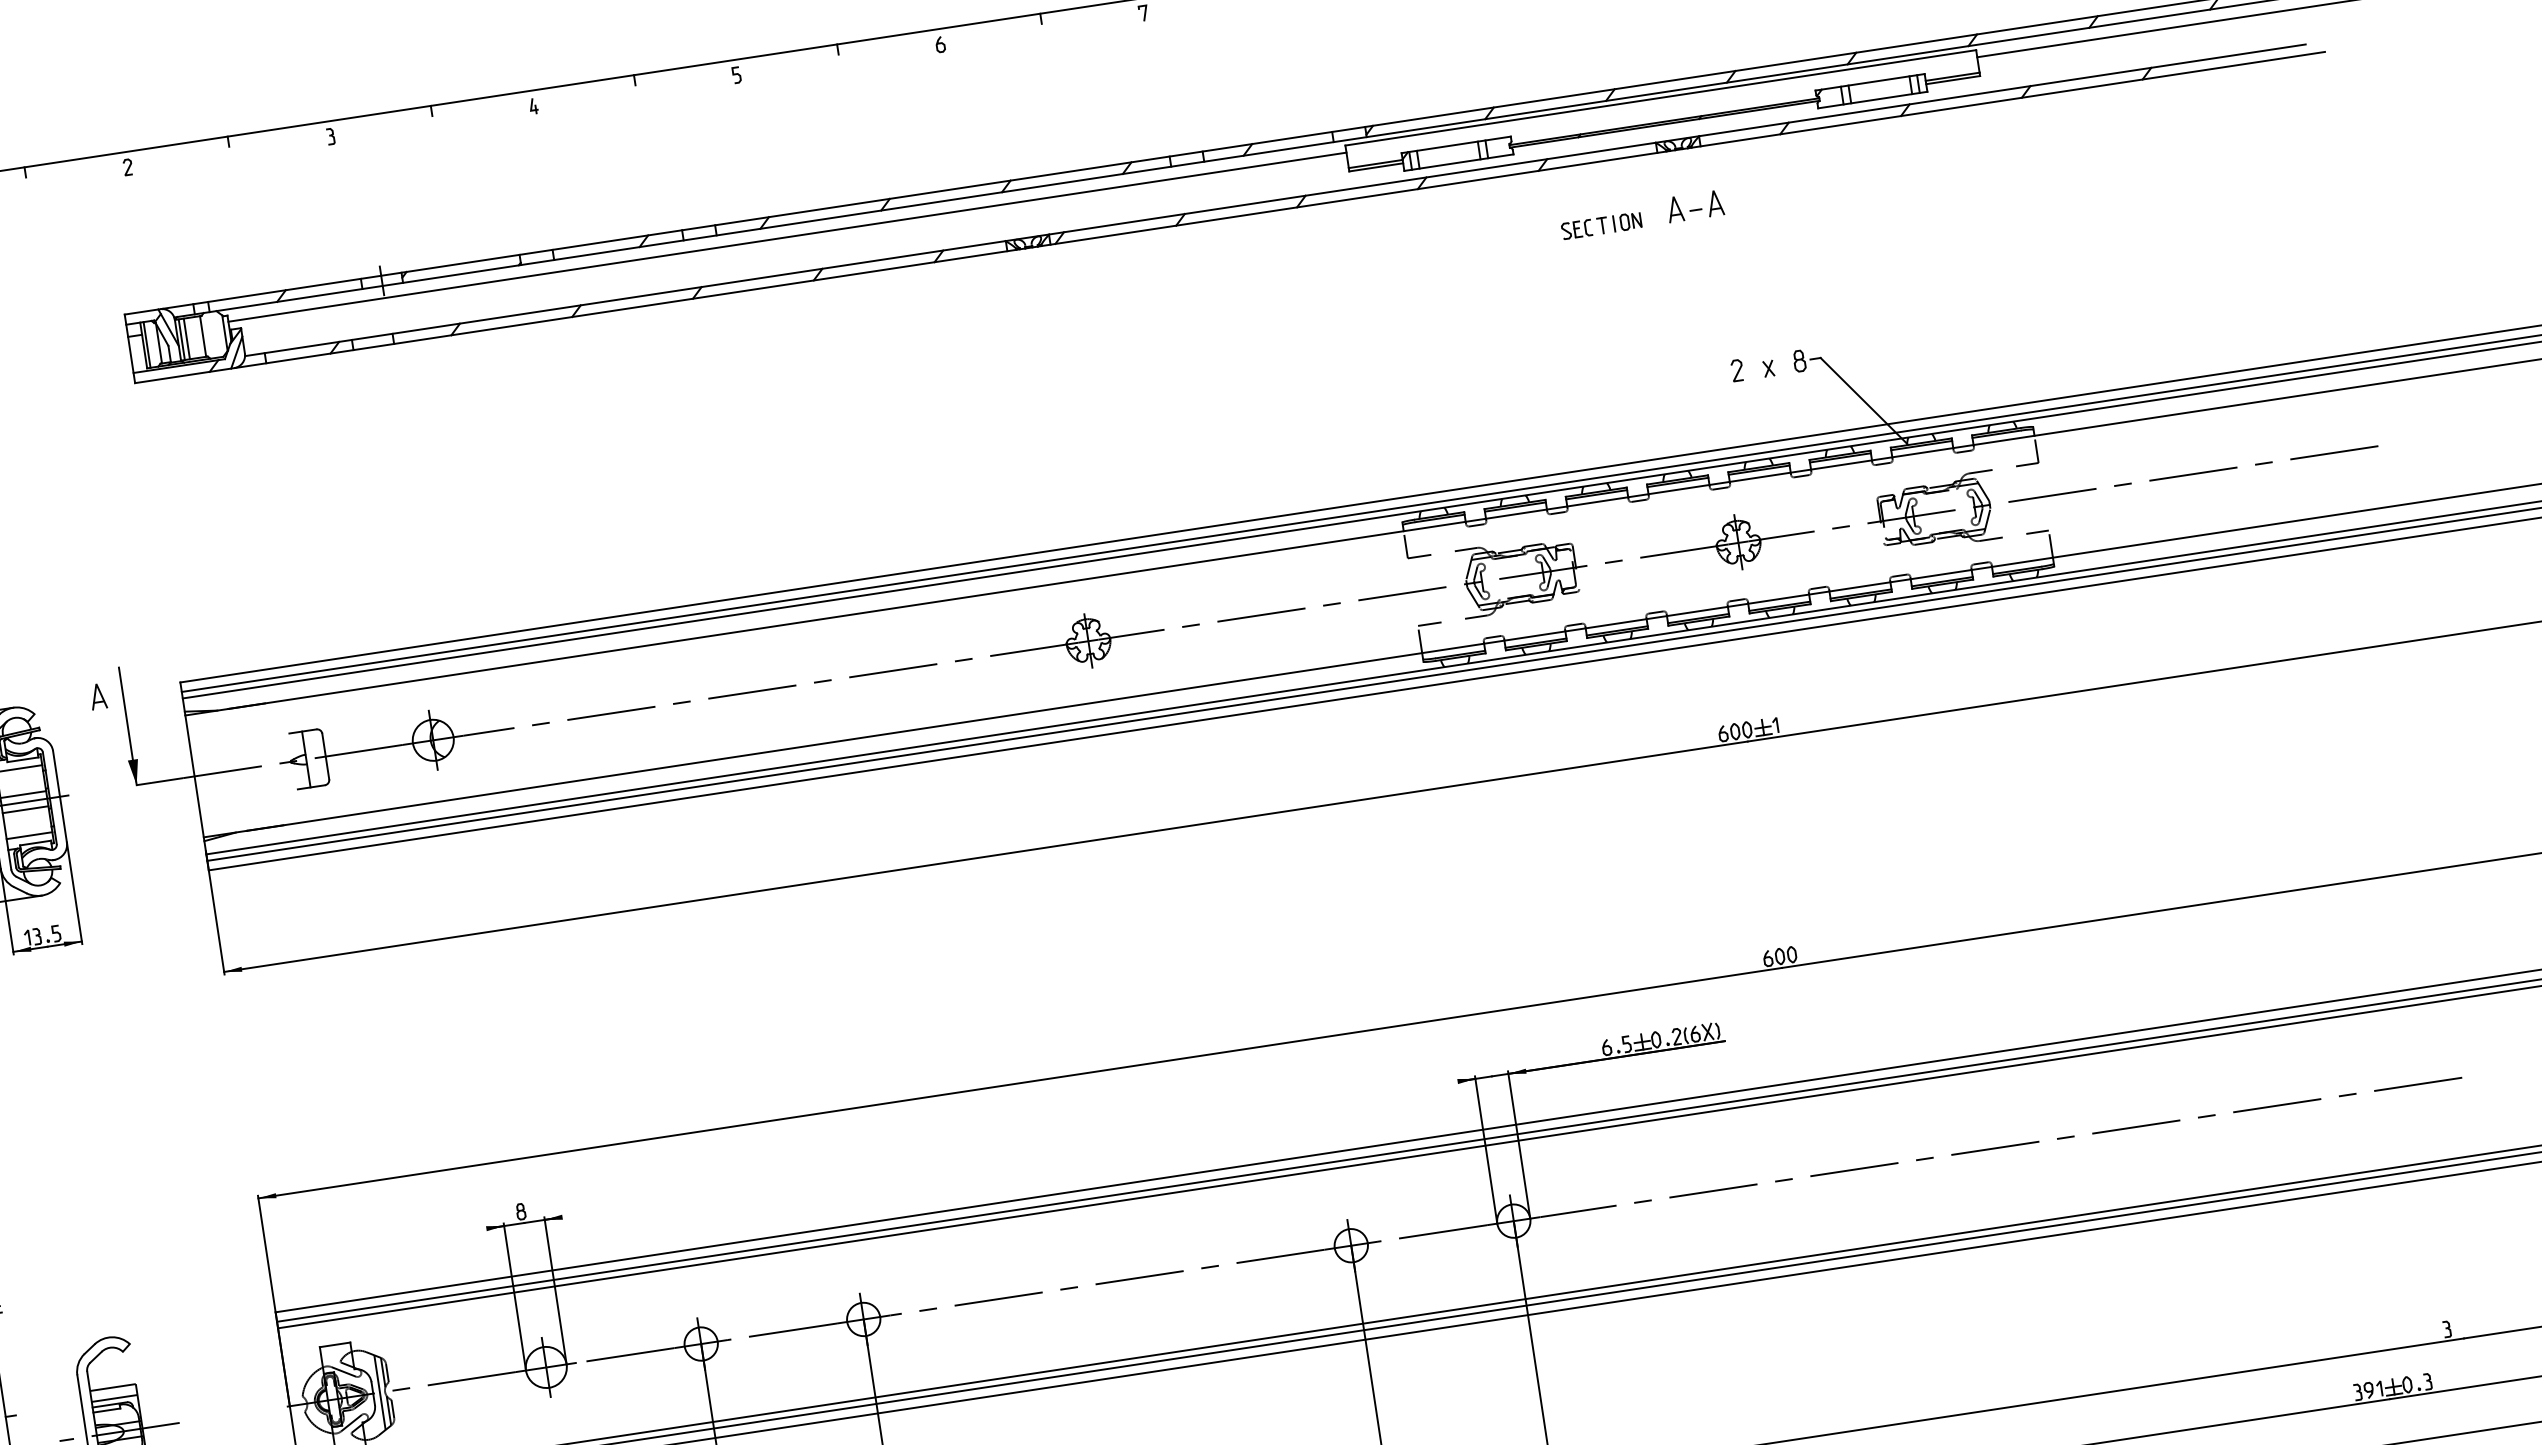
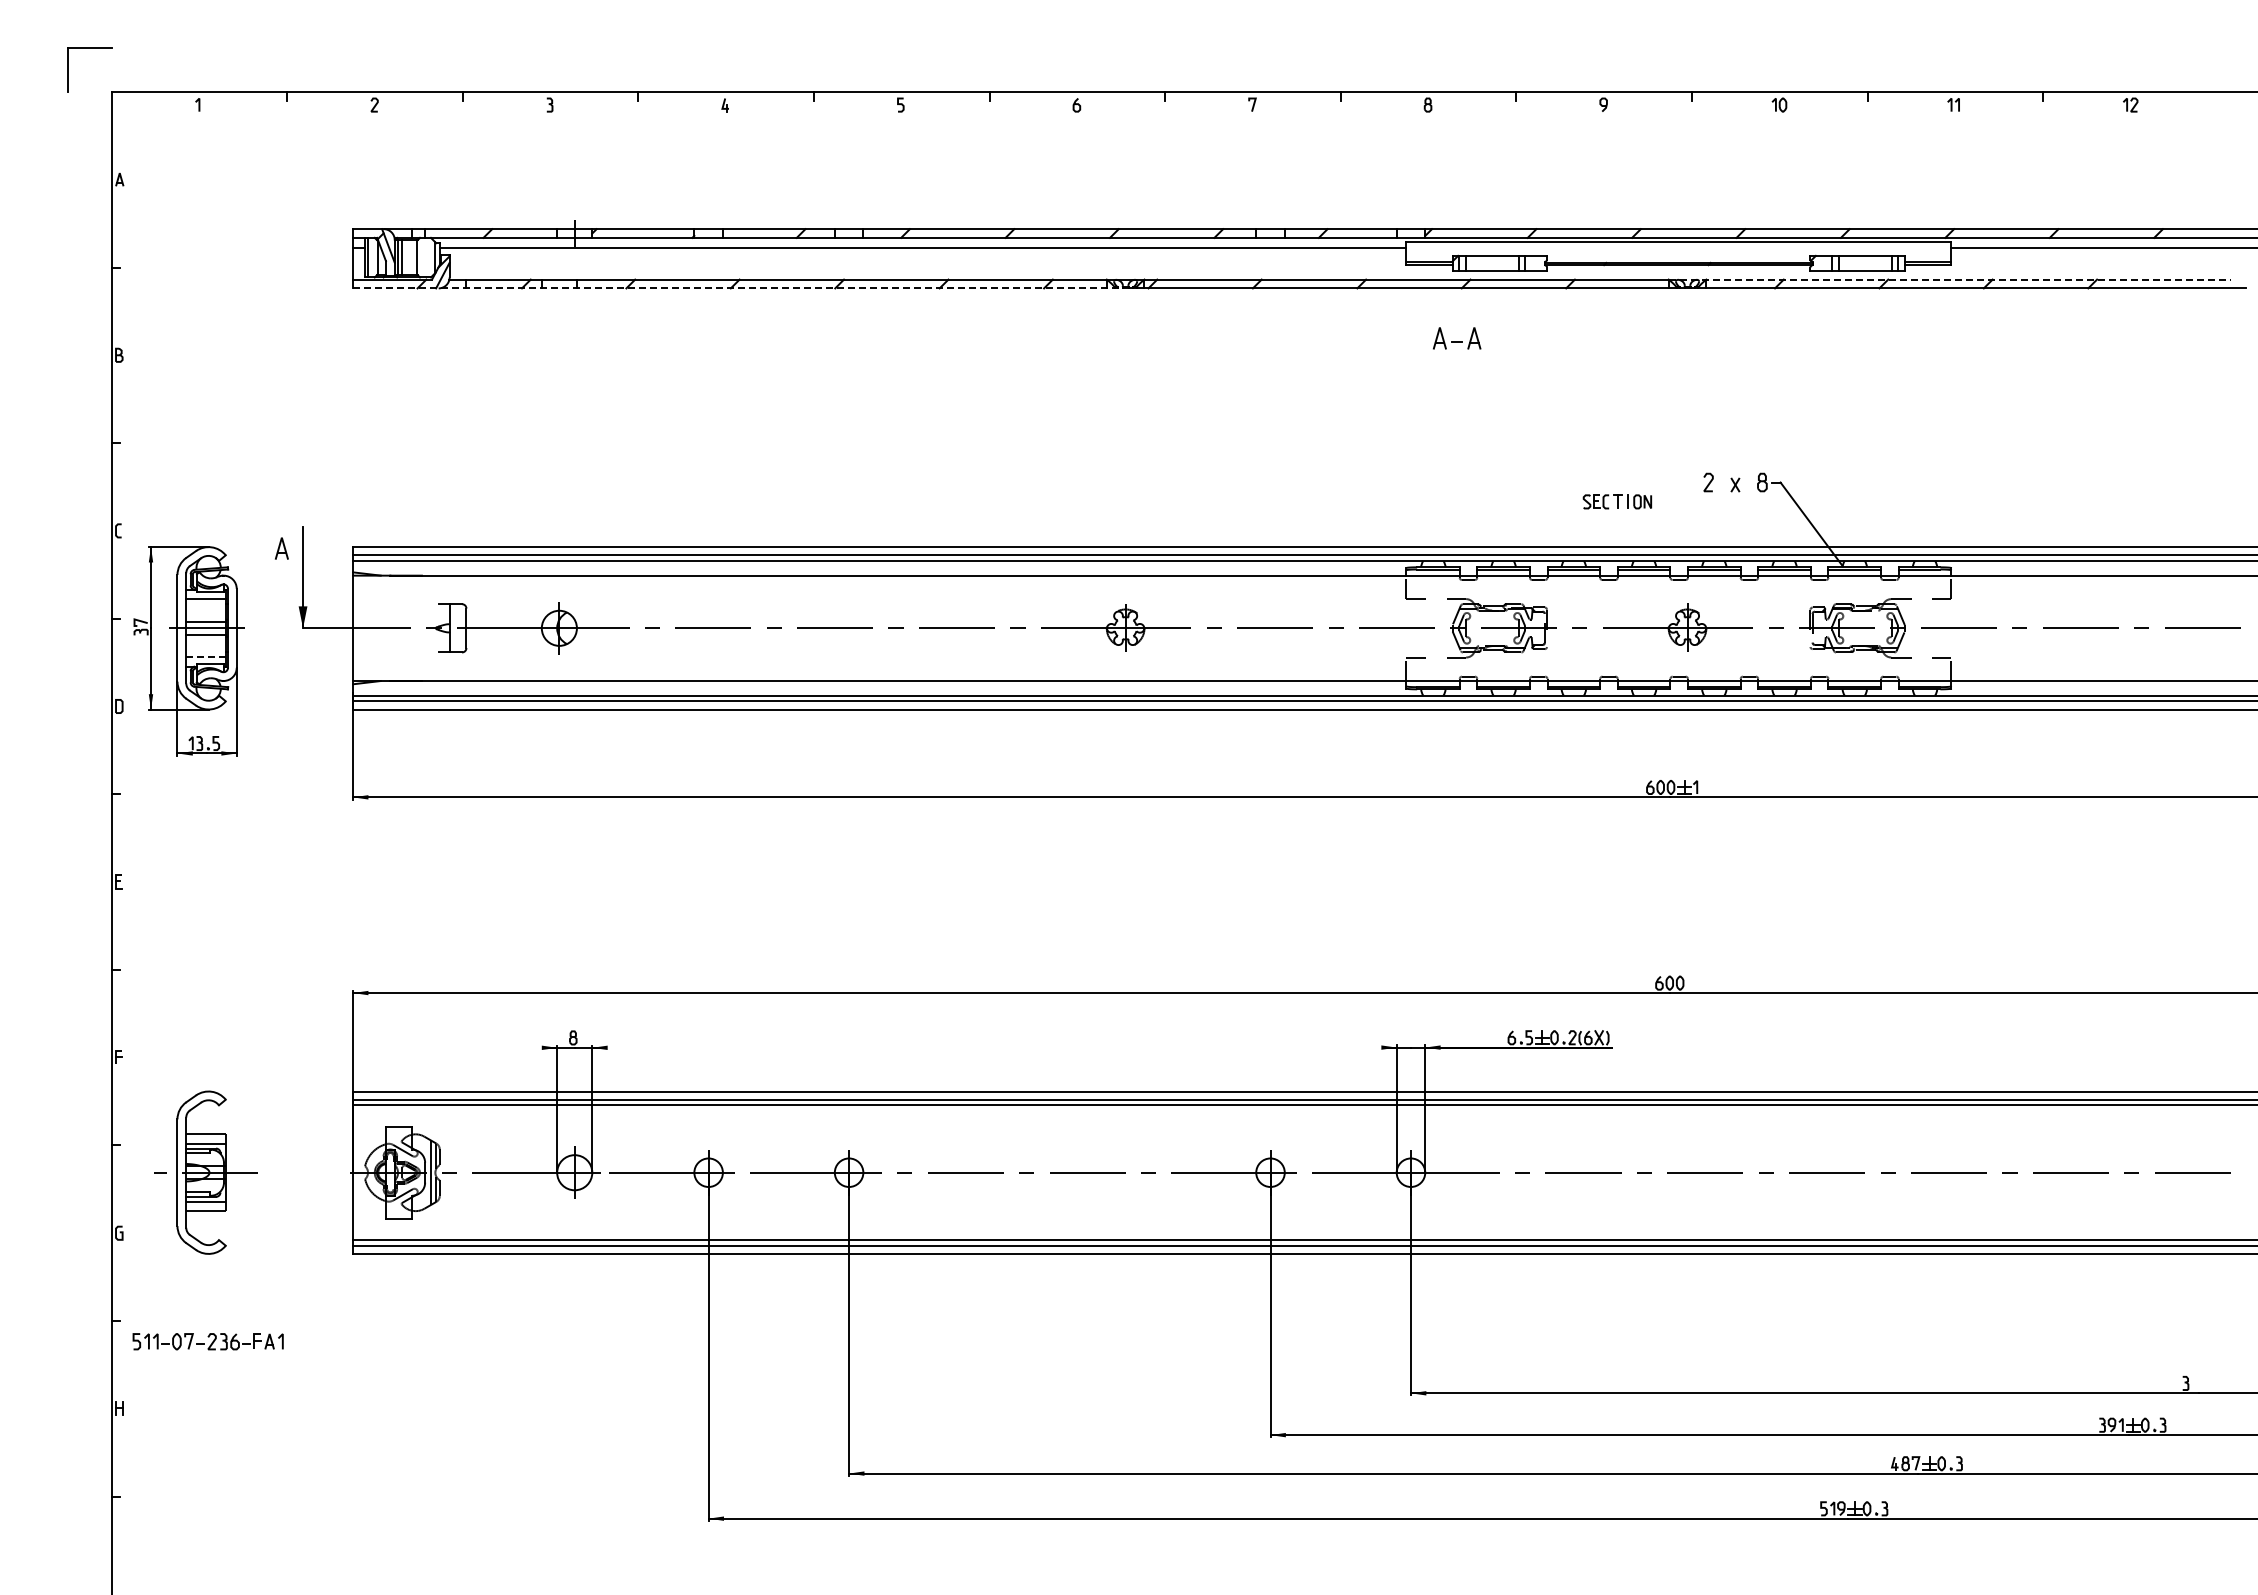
line: (1980, 93) -> (1949, 279), solid -> dashed
part: (1695, 206) -> (1457, 338), moved
part: (1601, 225) -> (1617, 501), moved
line: (579, 315) -> (737, 288), solid -> dashed
line: (30, 835) -> (206, 657), solid -> dashed

